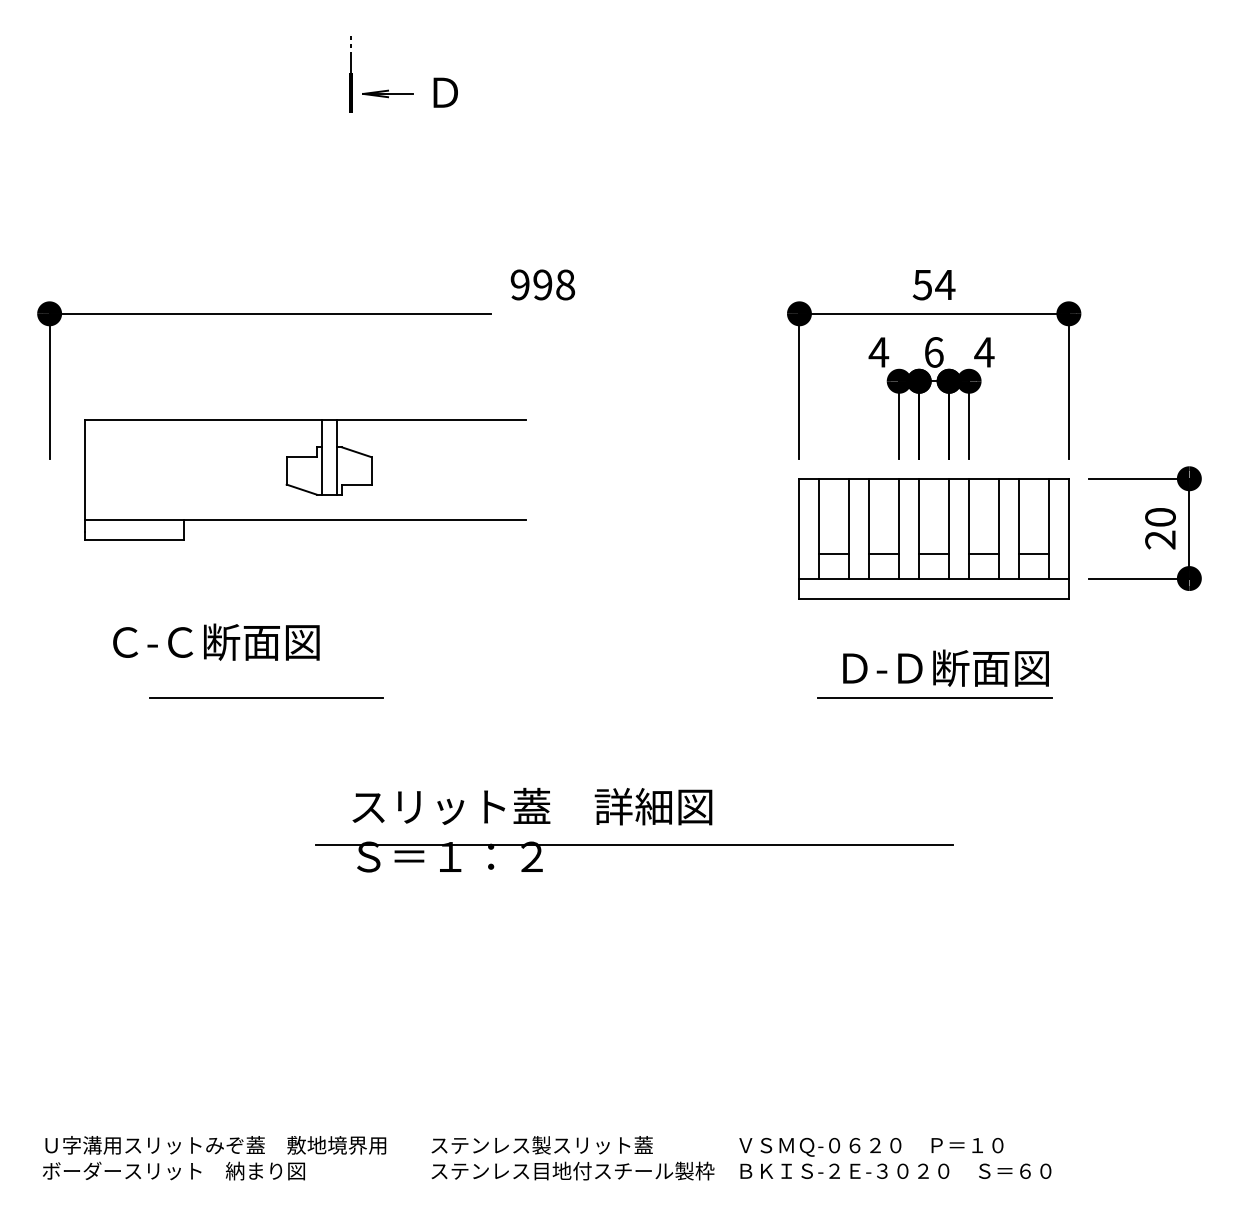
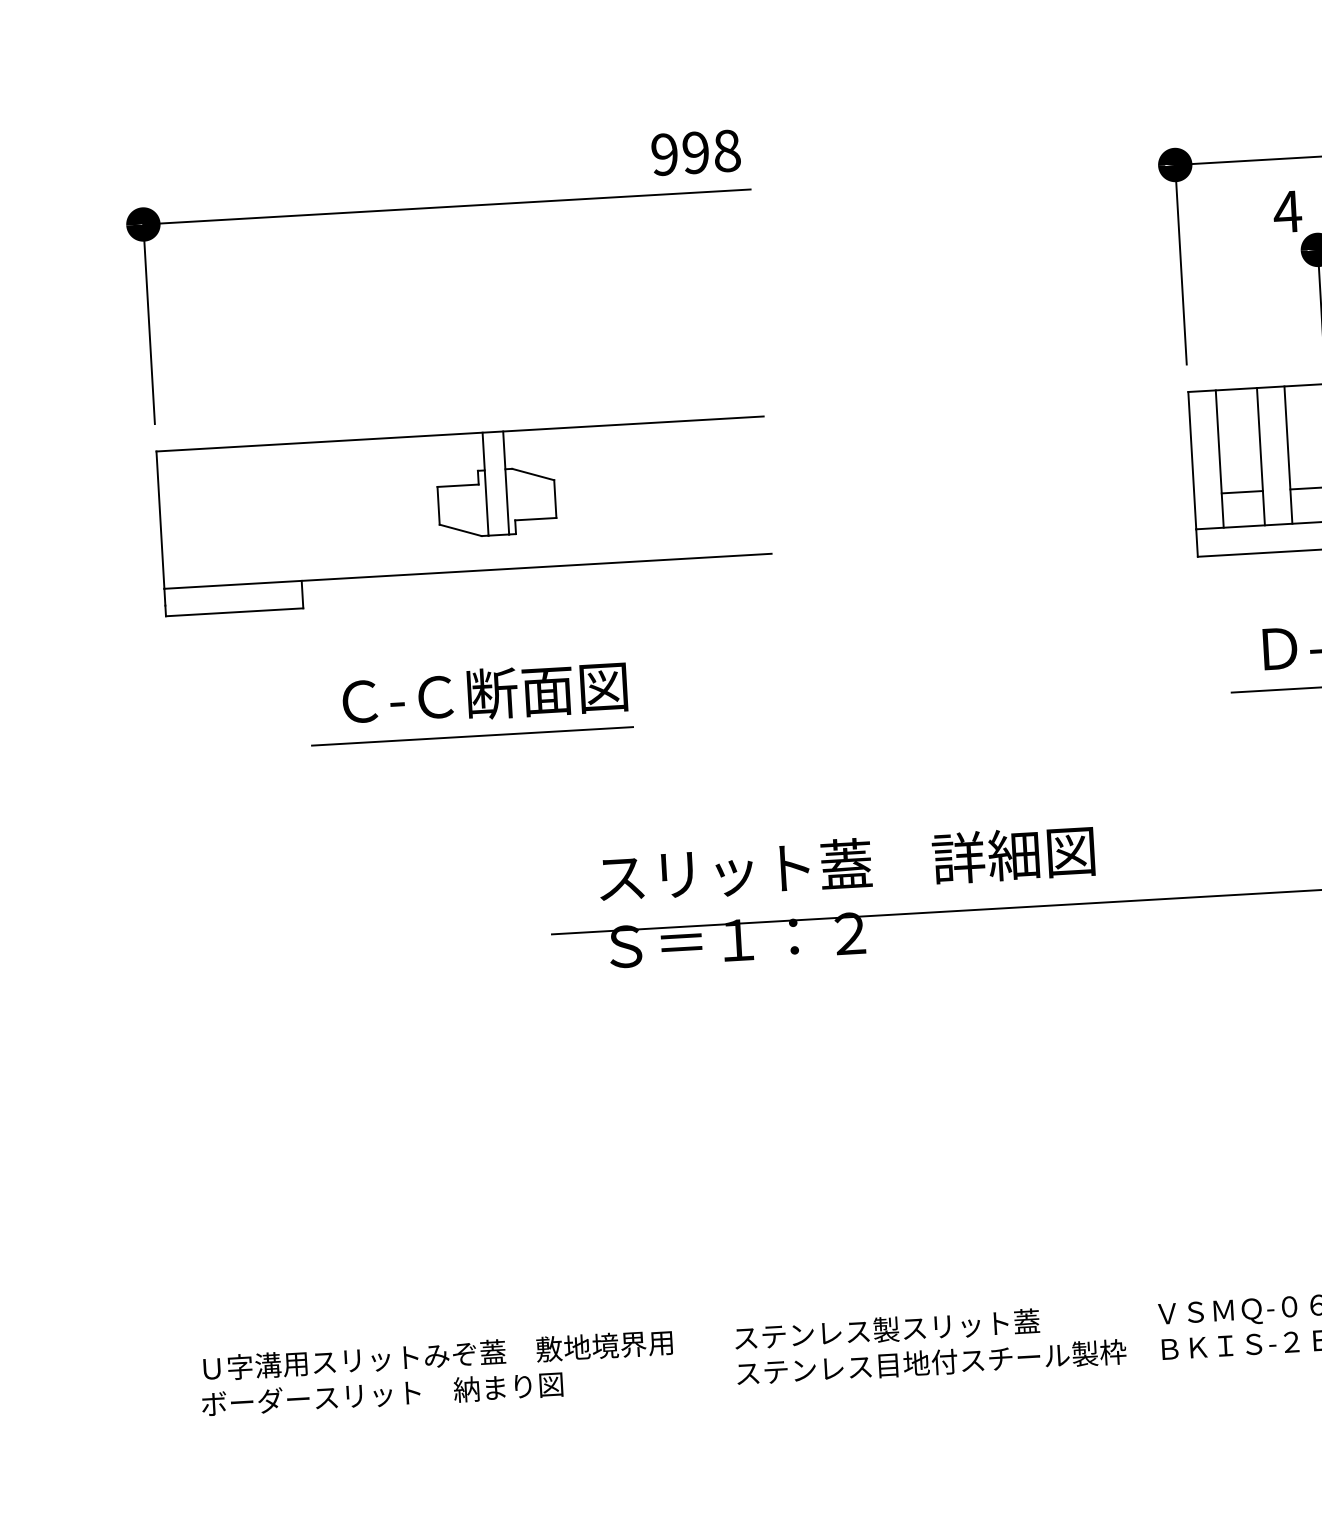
text: (542, 284) -> (695, 152), moved
part: (305, 479) -> (465, 516), moved
text: (216, 641) -> (485, 693), moved

